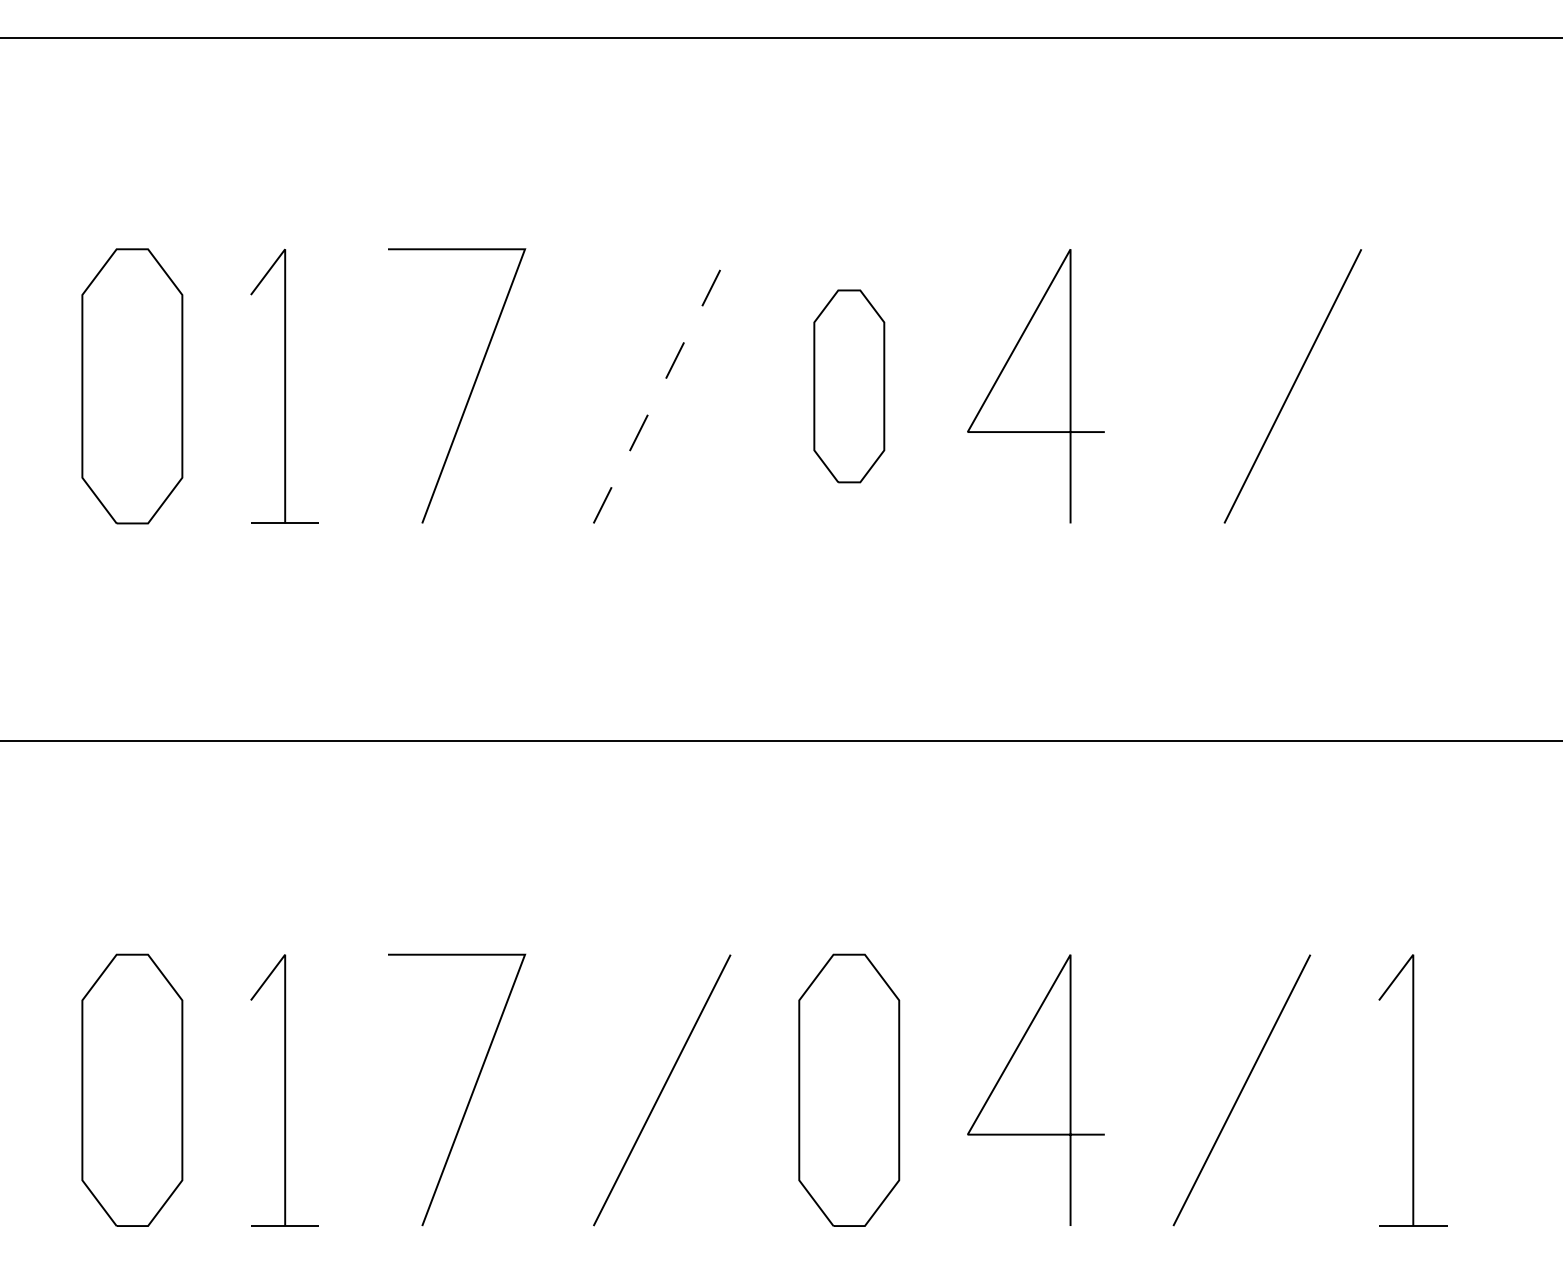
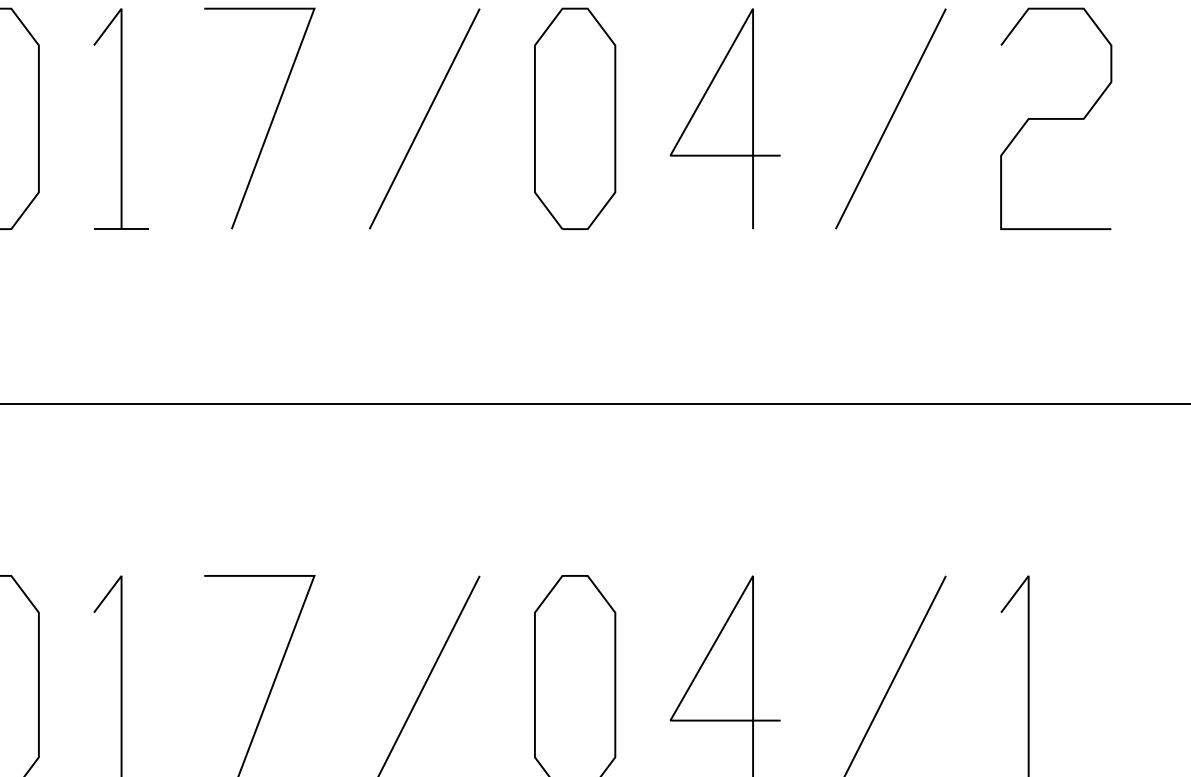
line: (662, 385) -> (424, 118), dashed -> solid
part: (849, 386) -> (575, 119), size x1.43
line: (1292, 386) -> (890, 119), moved
curve: (1447, 386) -> (1056, 119), added

